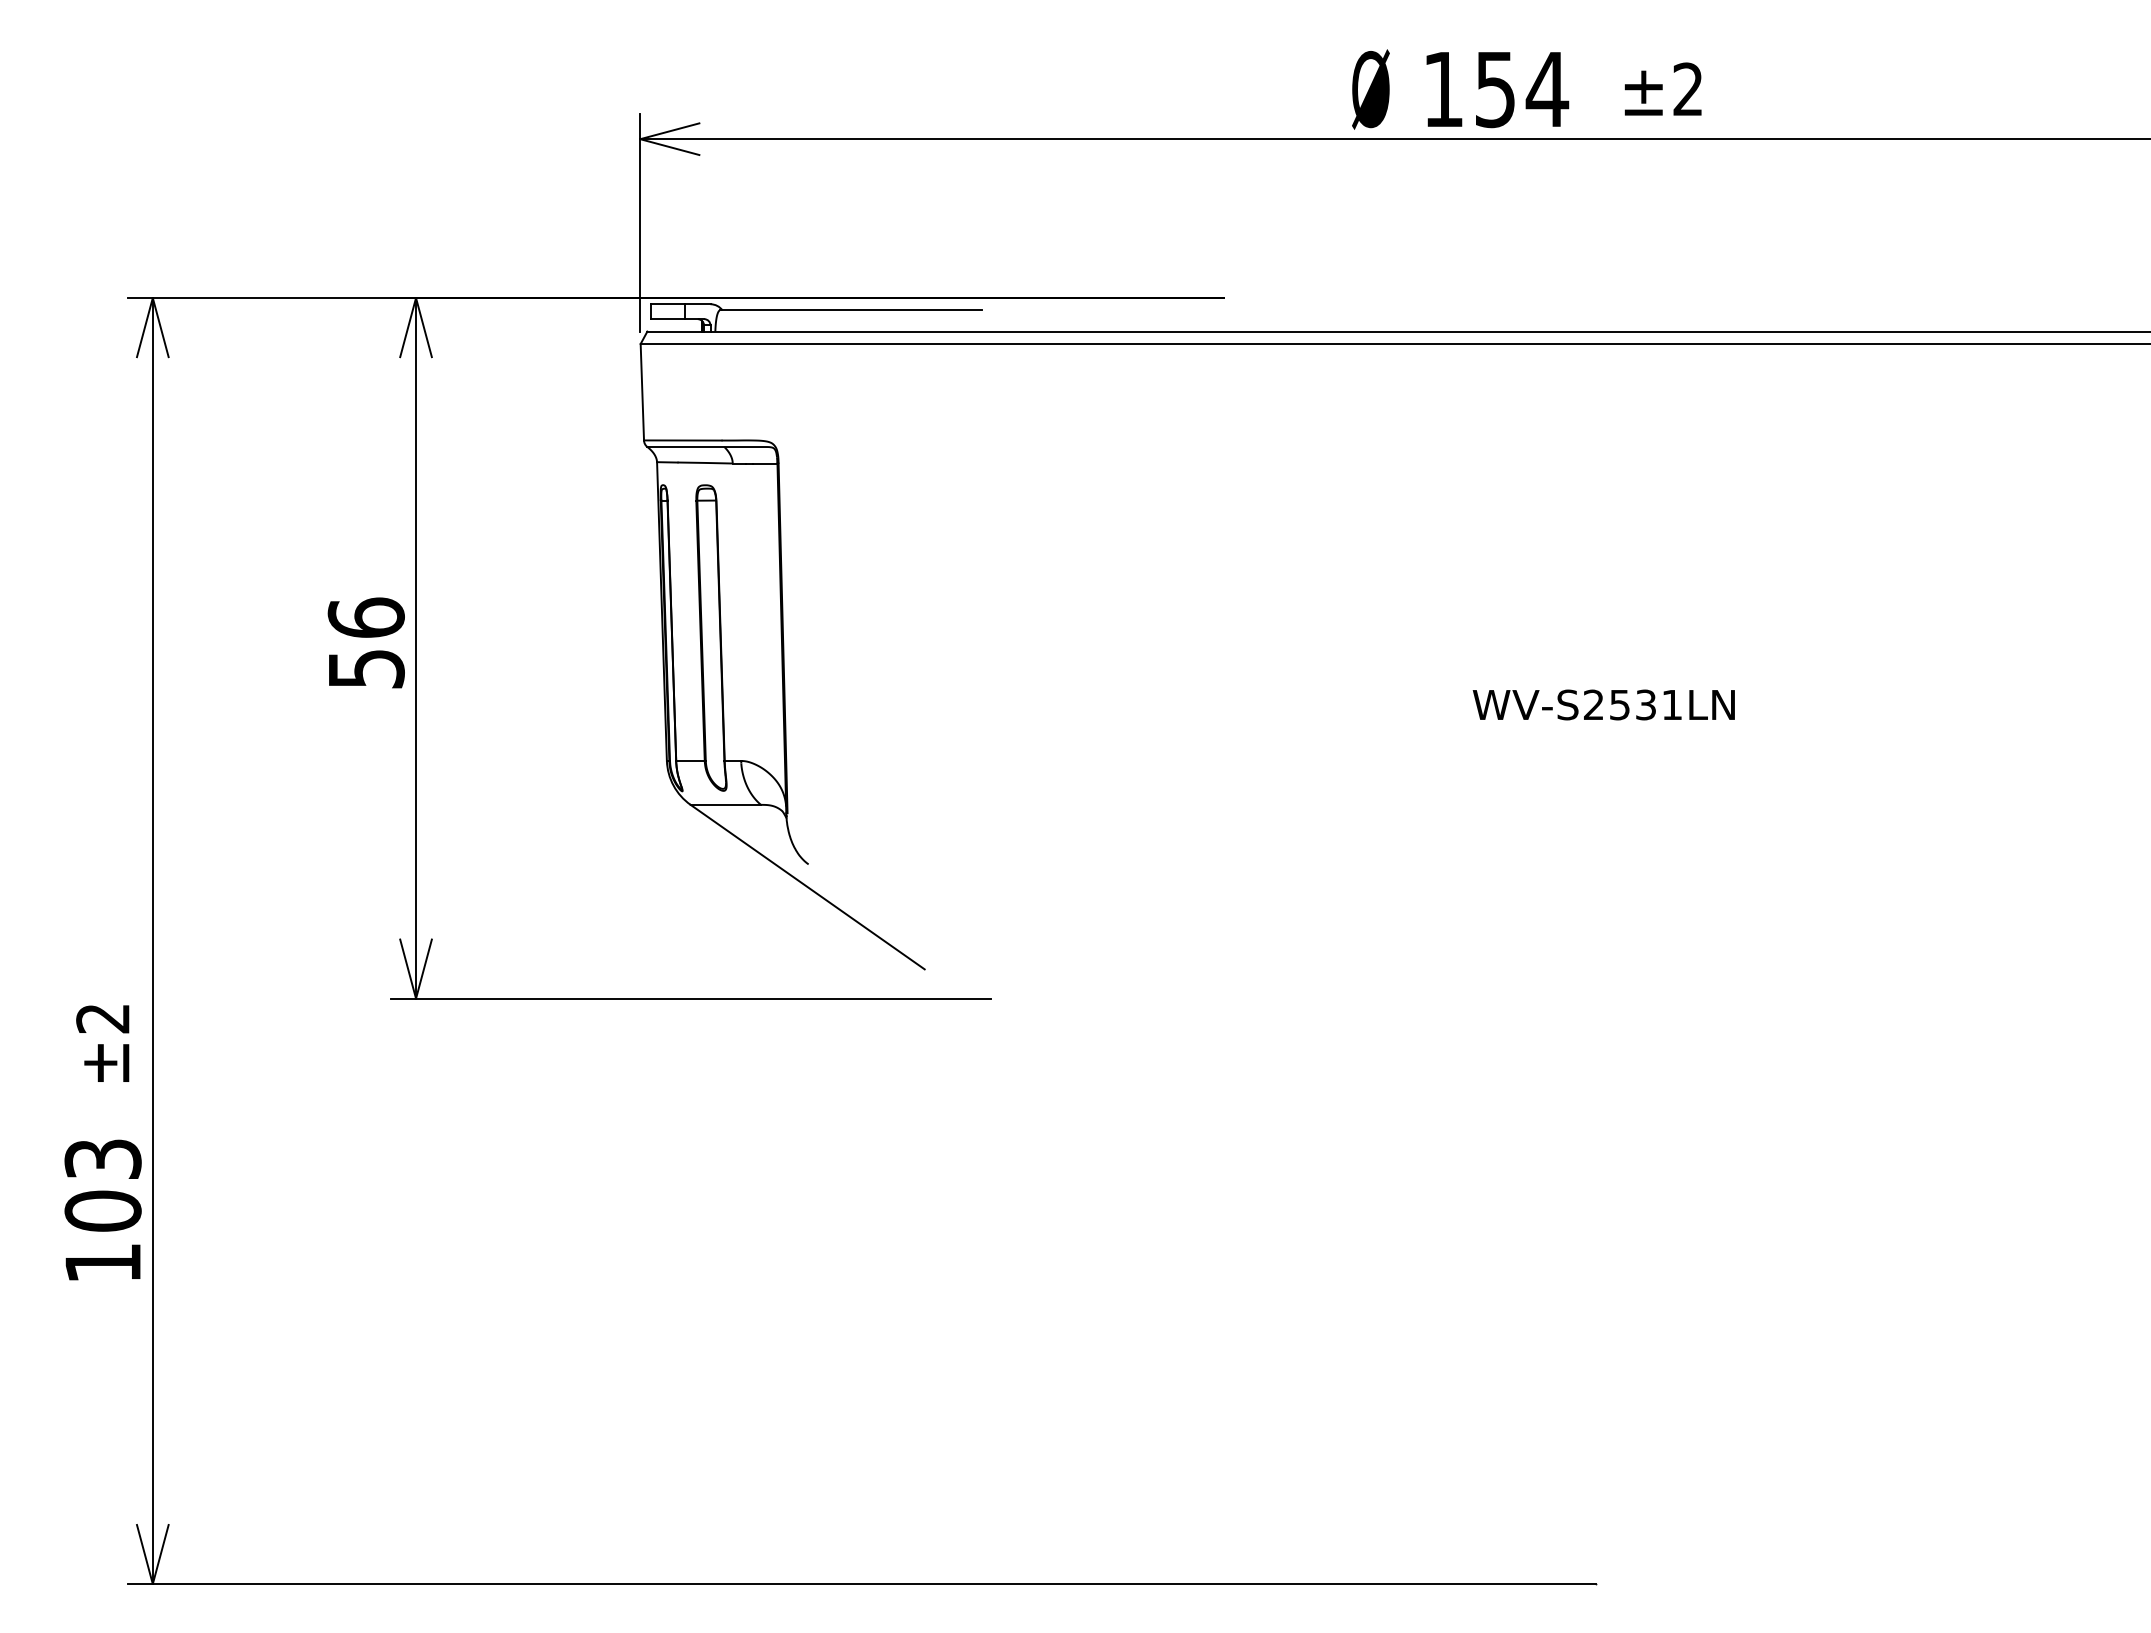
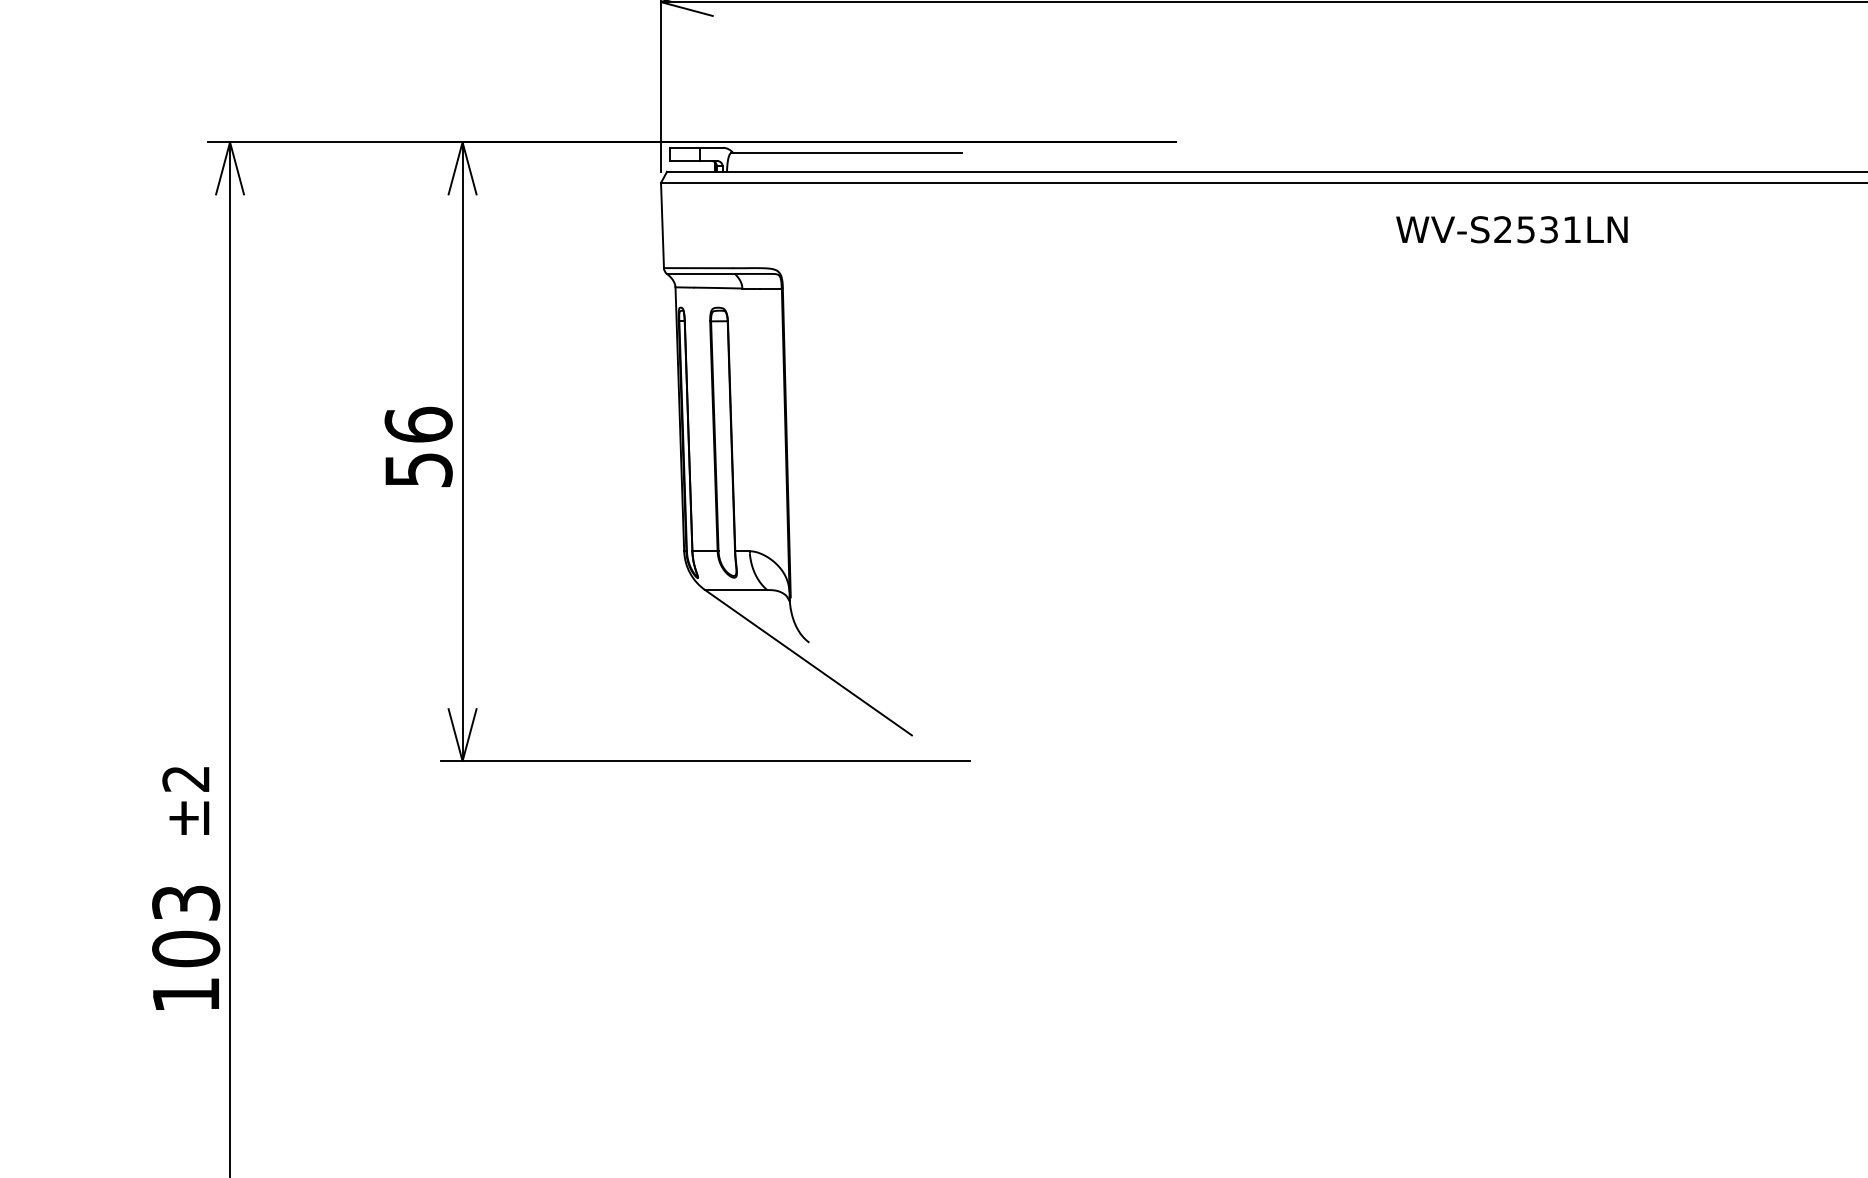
text: (1603, 704) -> (1511, 229), moved

